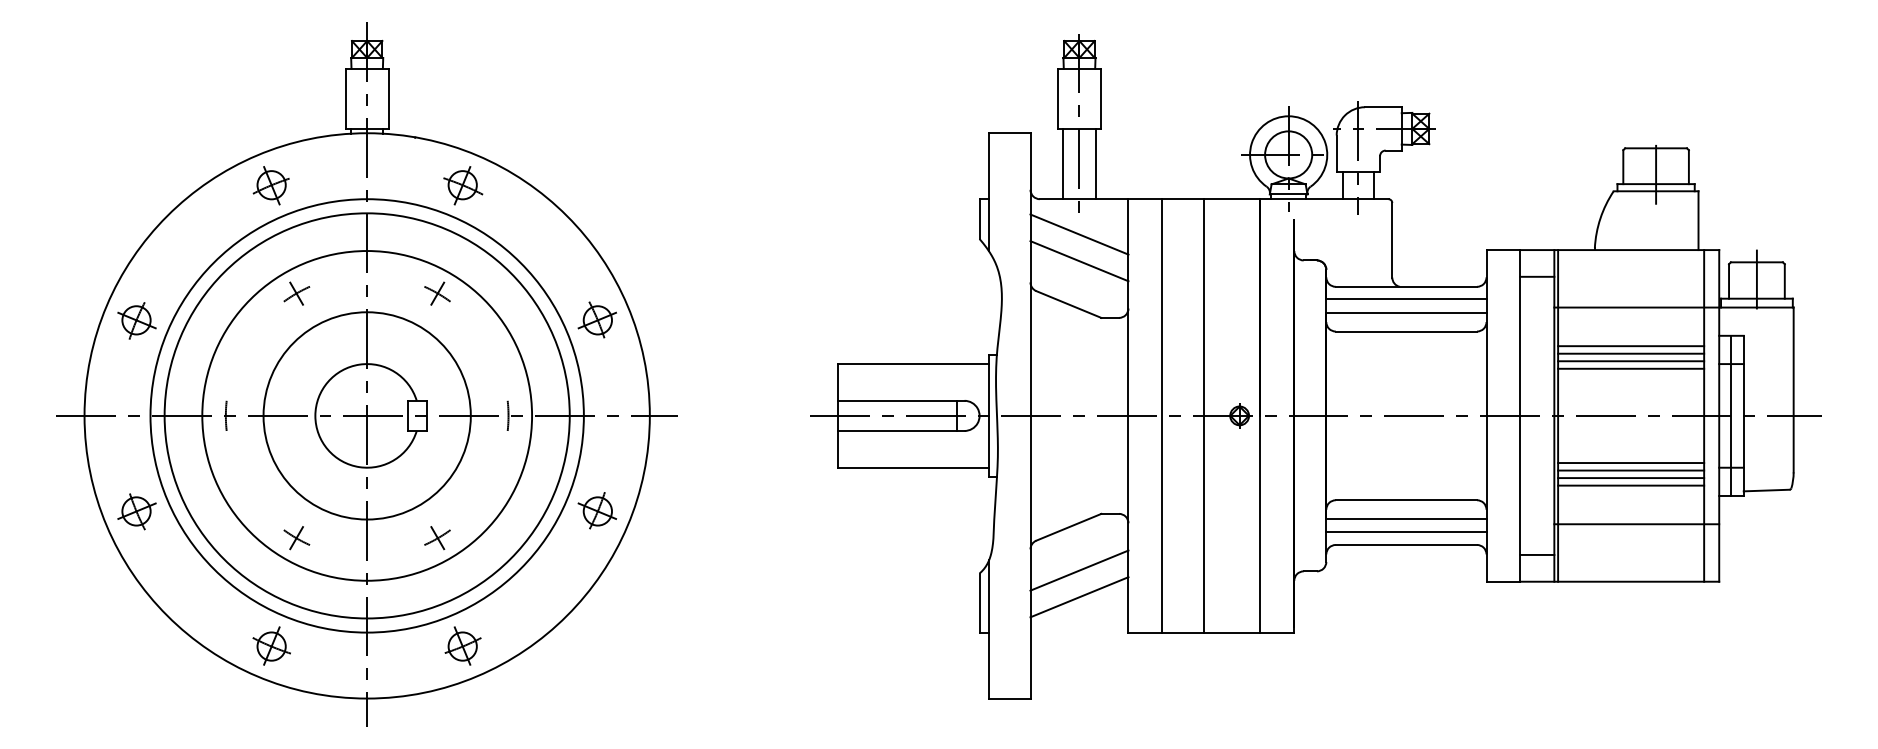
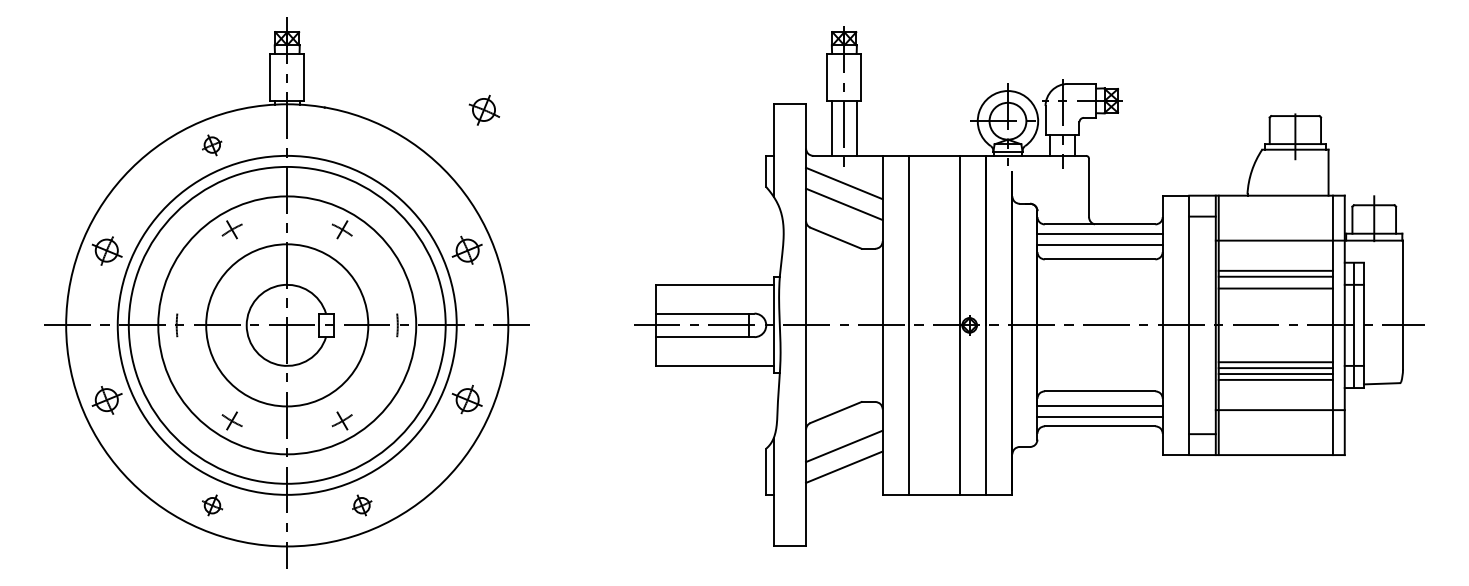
part: (463, 184) -> (484, 109), moved
part: (270, 185) -> (211, 145), size x0.7
line: (1630, 361) -> (1275, 282), removed
line: (1203, 414) -> (959, 324), moved
part: (271, 646) -> (212, 505), size x0.7
part: (462, 646) -> (361, 505), size x0.7

